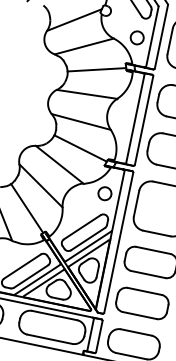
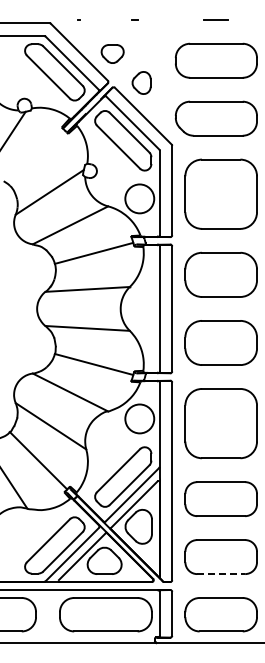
circle: (137, 37) -> (139, 198), size x1.6
circle: (104, 193) -> (139, 418), size x1.6
line: (140, 315) -> (221, 574), solid -> dashed

